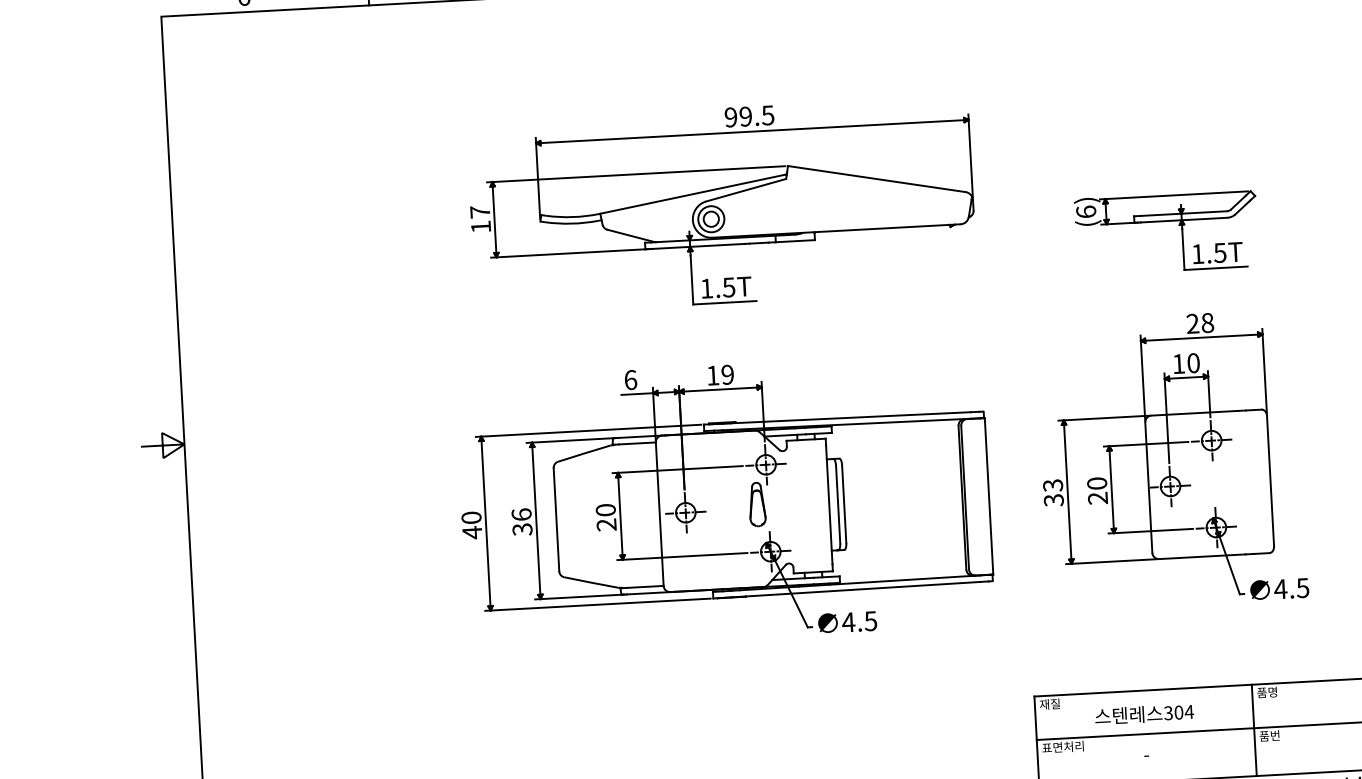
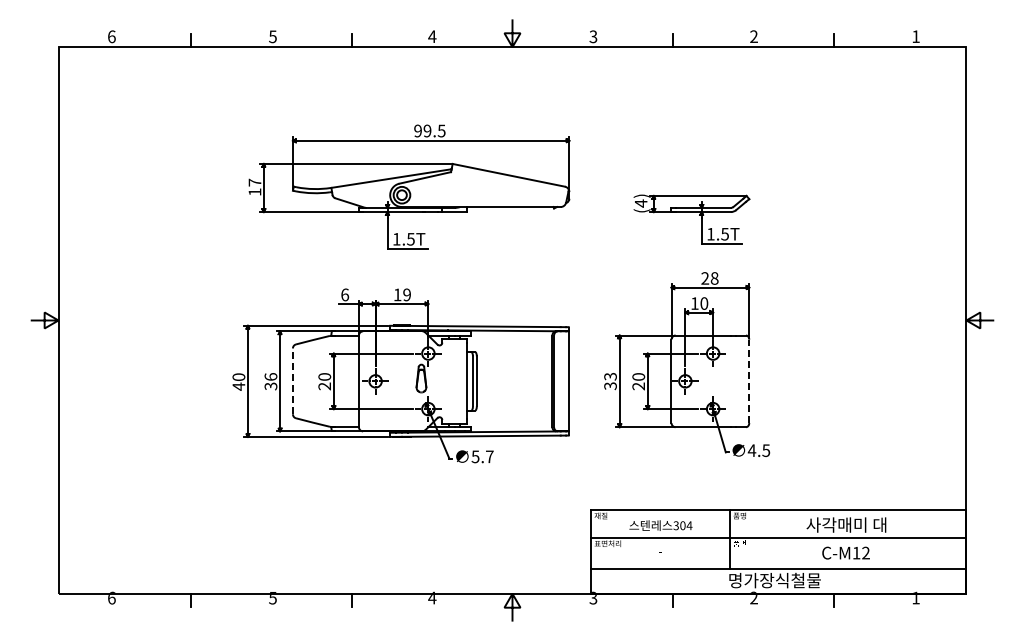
text: (1085, 212) -> (640, 203), (6) -> (4)
line: (1270, 481) -> (749, 381), solid -> dashed
line: (555, 520) -> (292, 381), solid -> dashed
text: (859, 621) -> (482, 456), 4.5 -> 5.7

